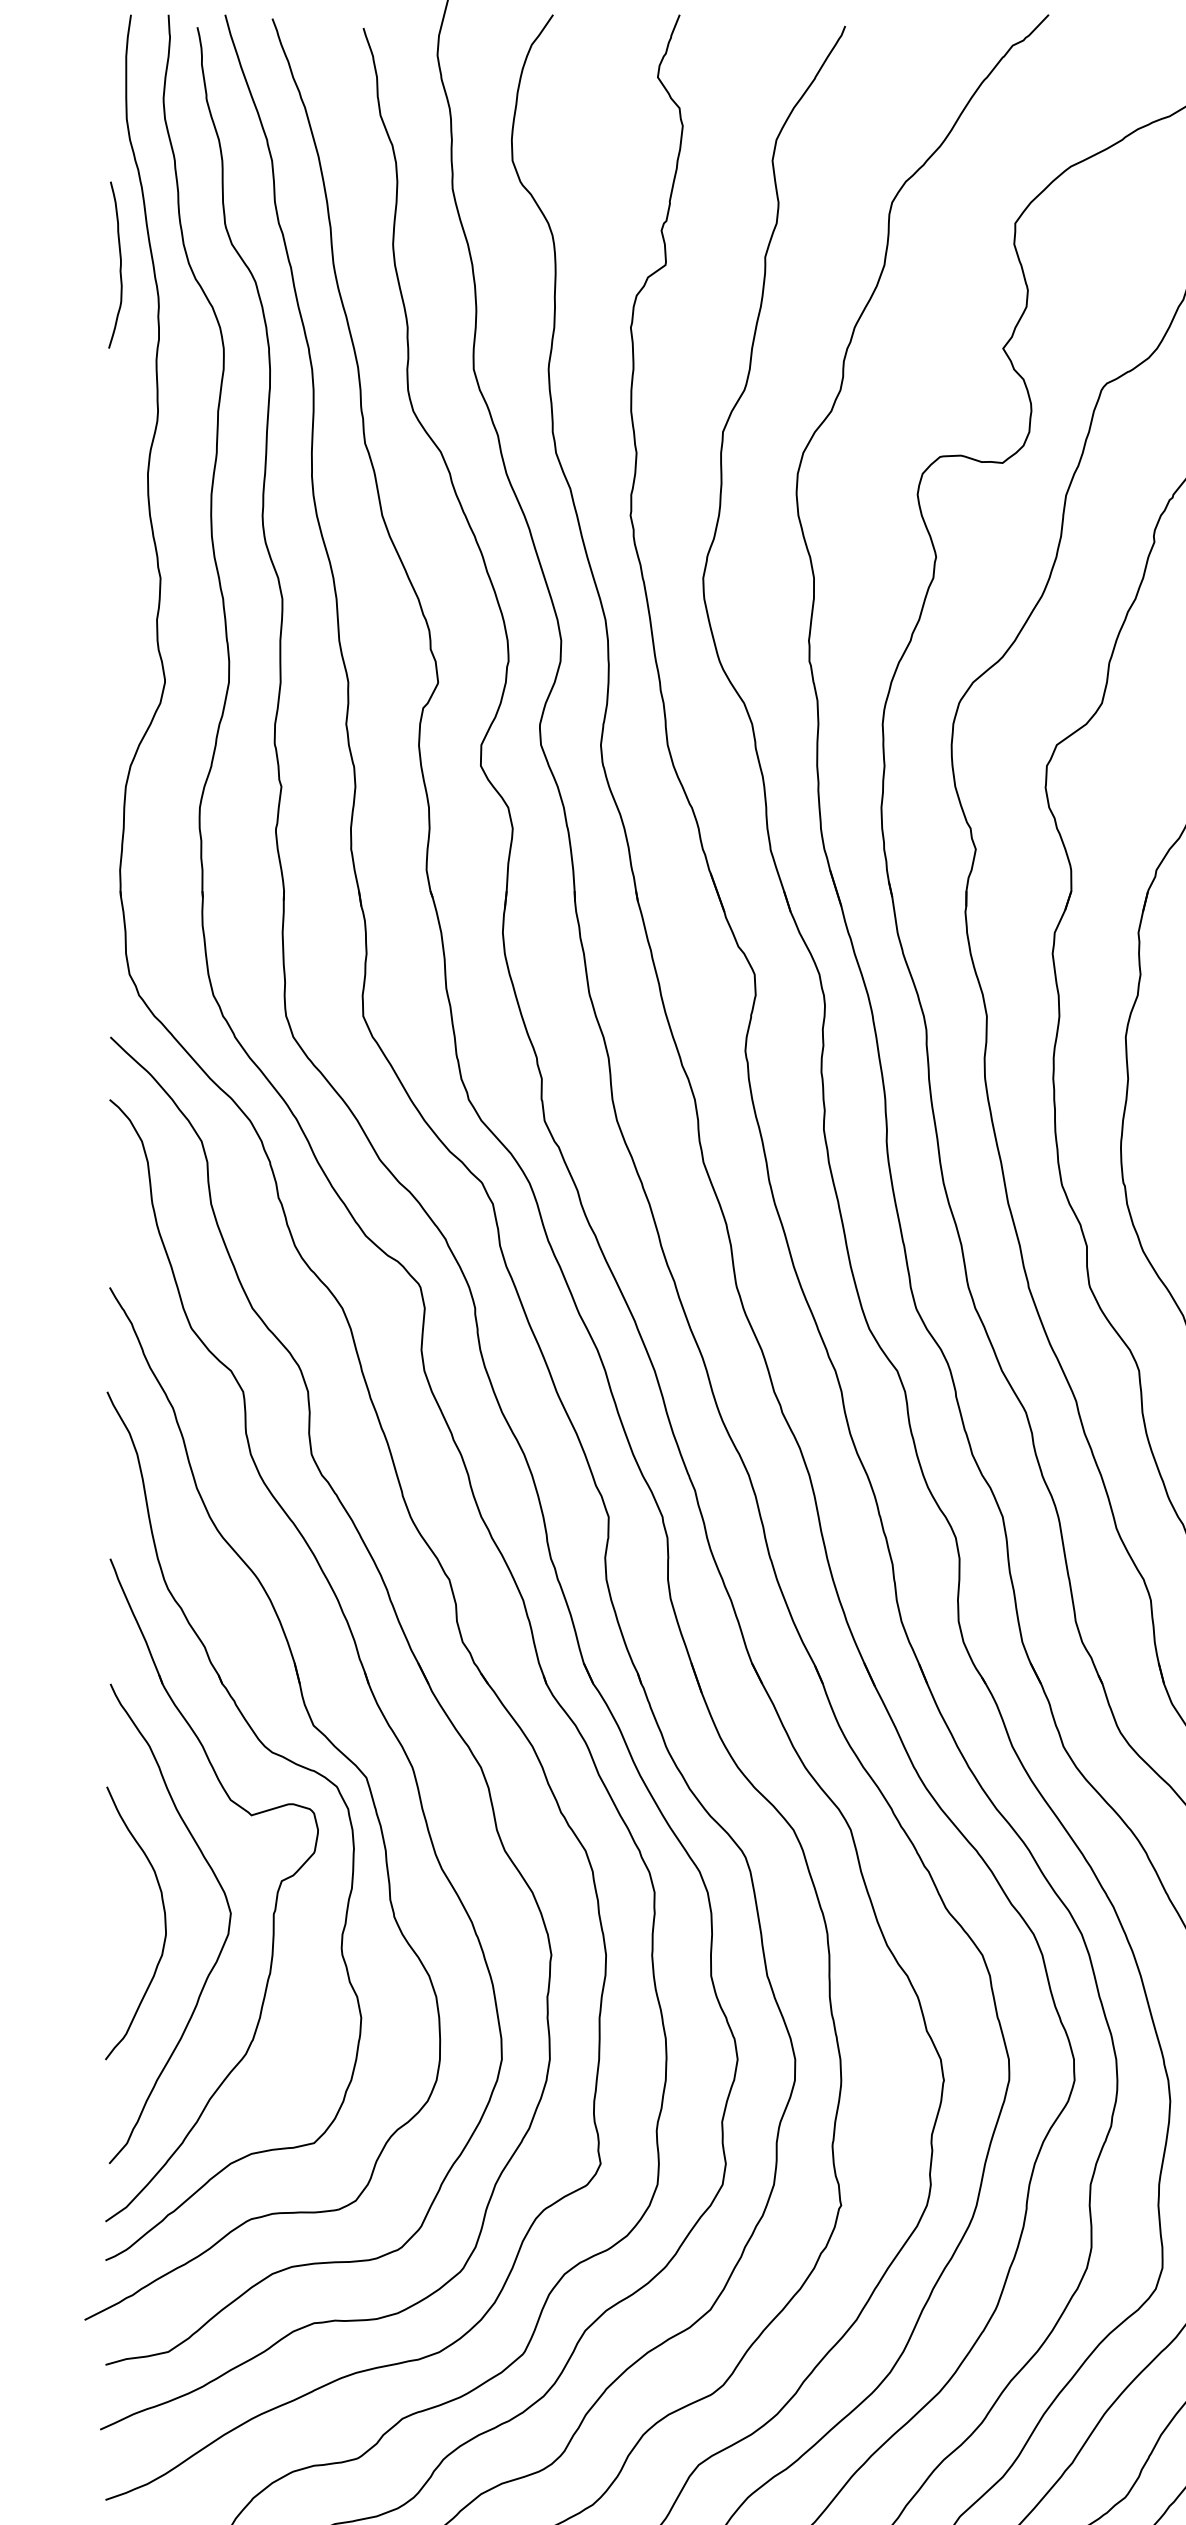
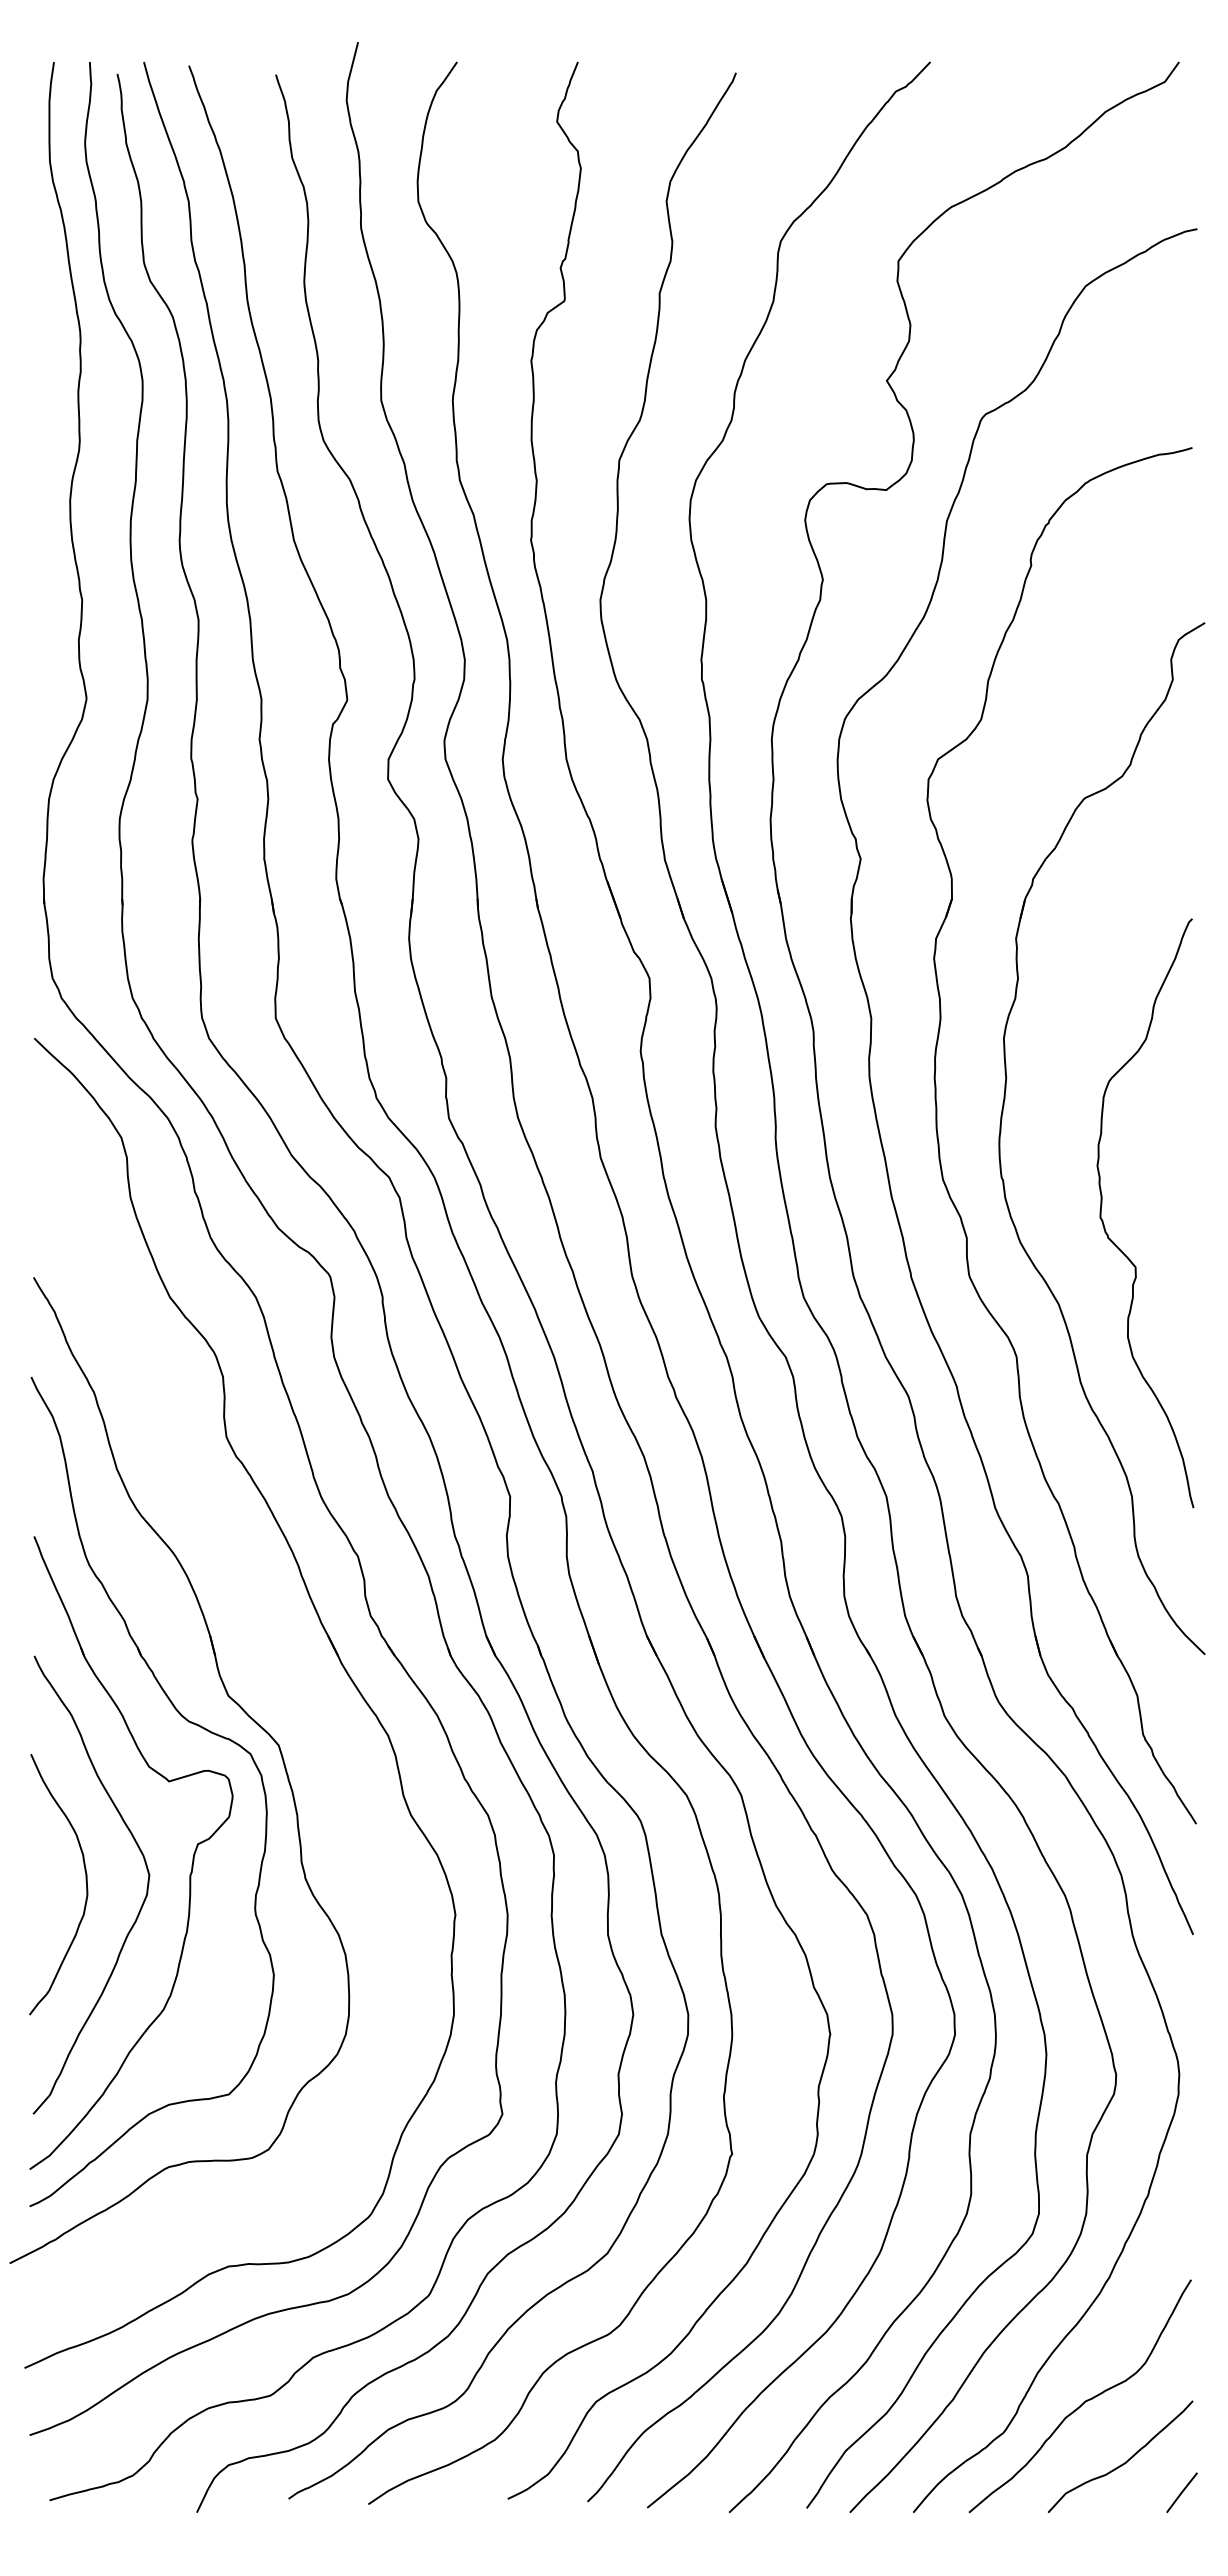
curve: (120, 264) -> (43, 300), removed
part: (375, 1703) -> (287, 1674), removed

